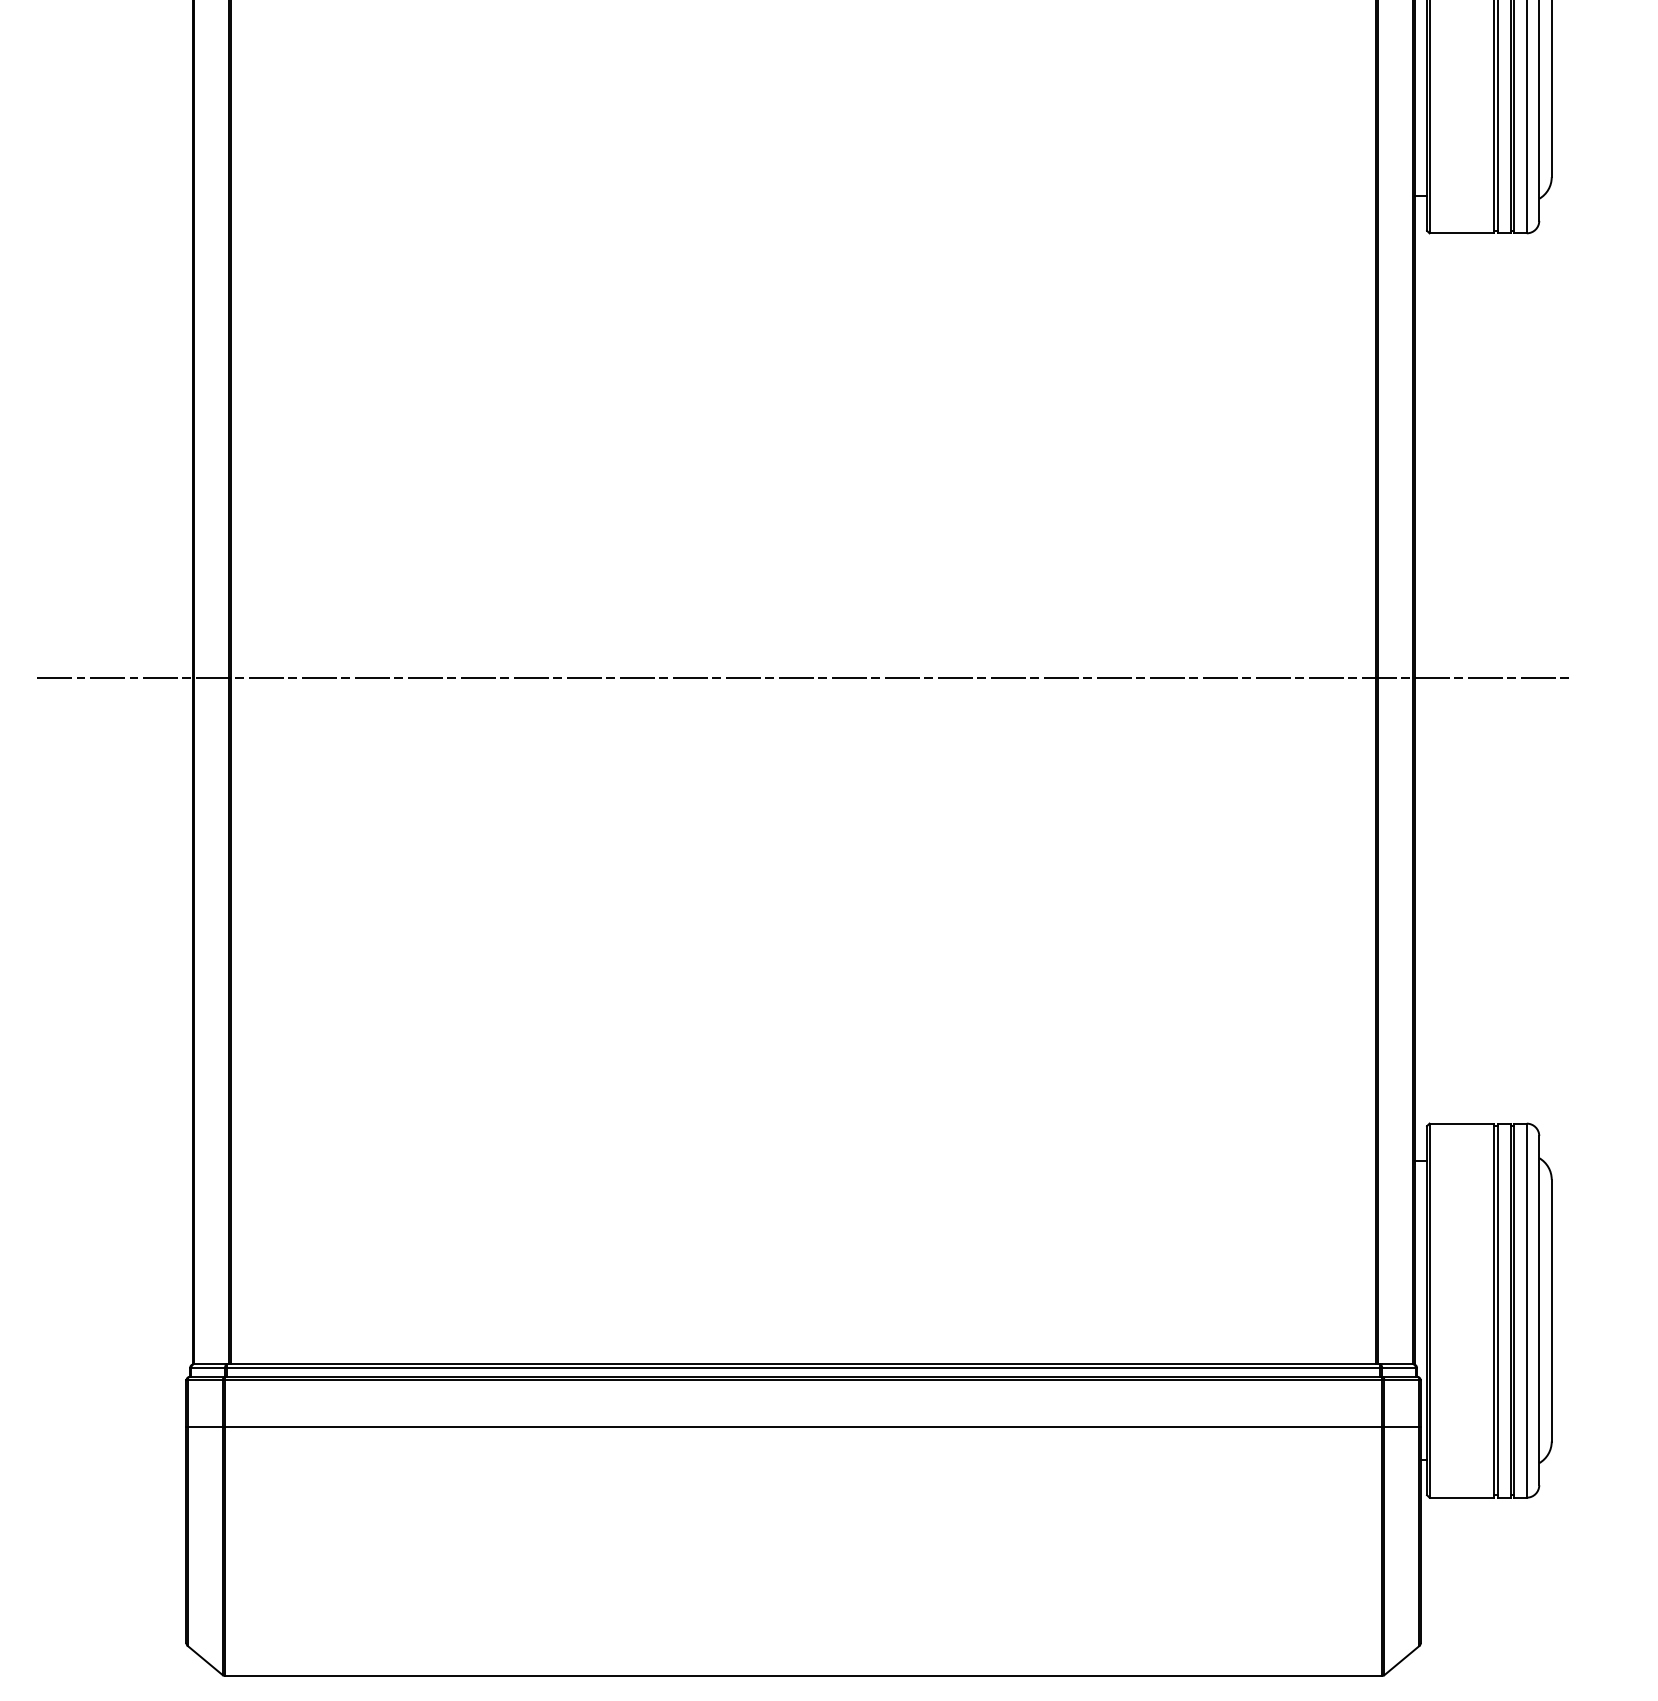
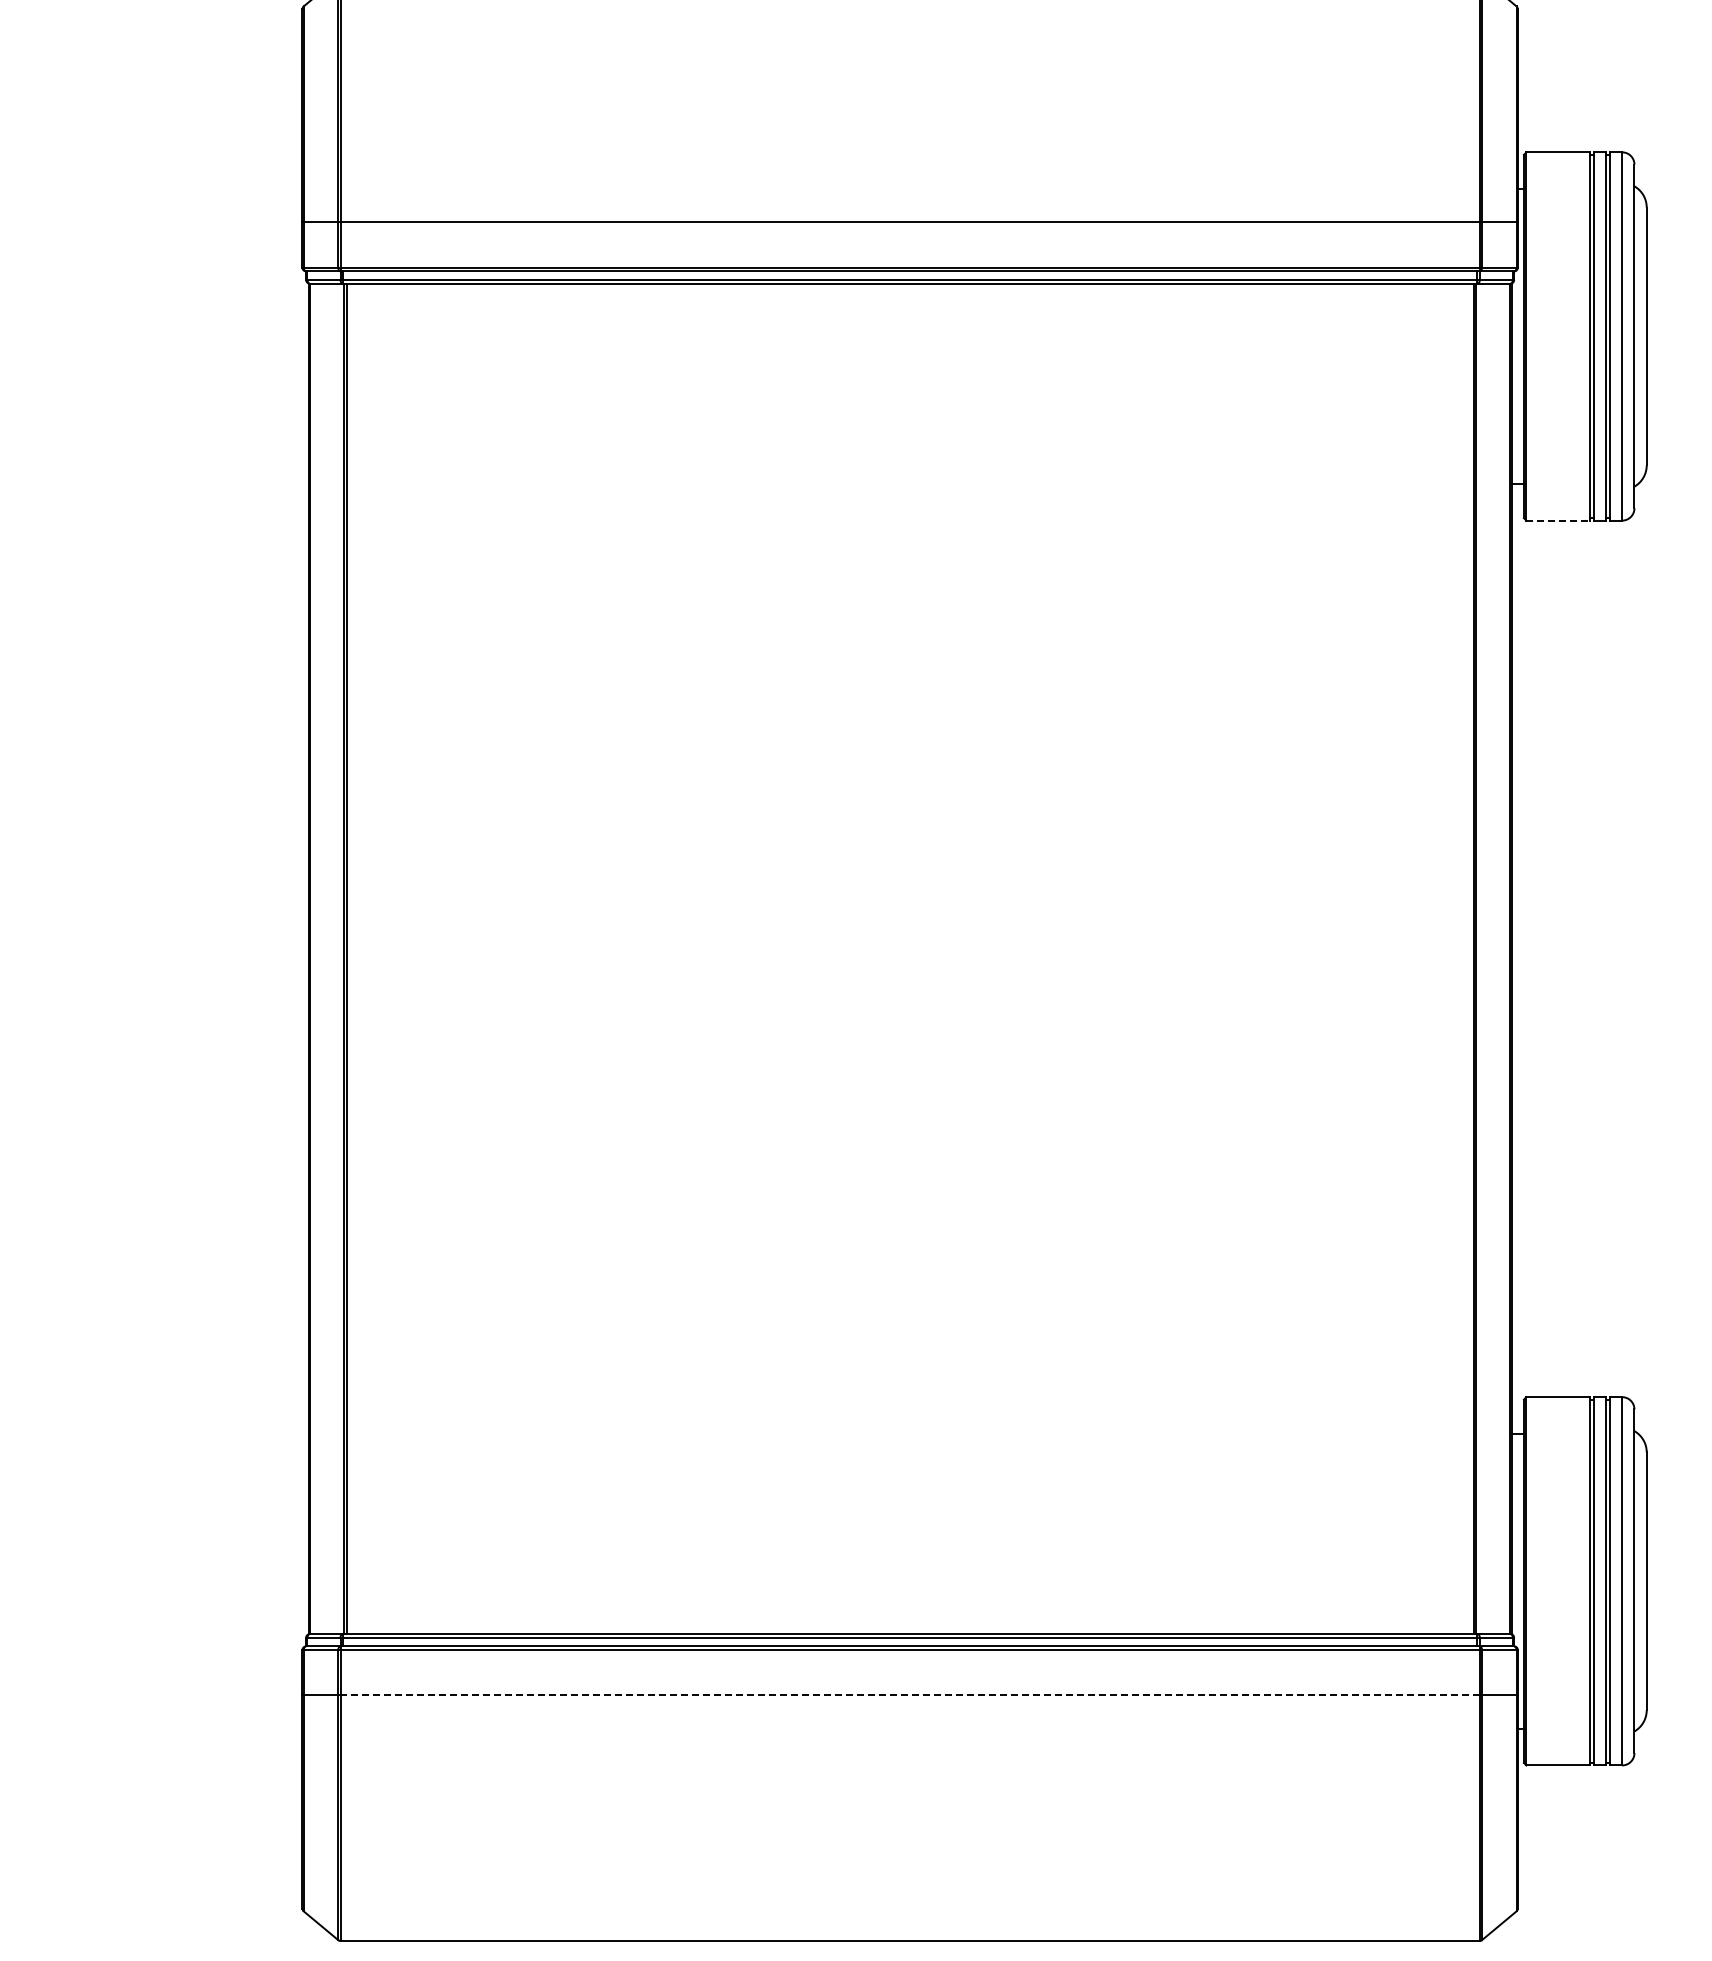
line: (1462, 233) -> (1558, 520), solid -> dashed
line: (803, 678) -> (910, 958), removed
line: (803, 1426) -> (910, 1695), solid -> dashed

